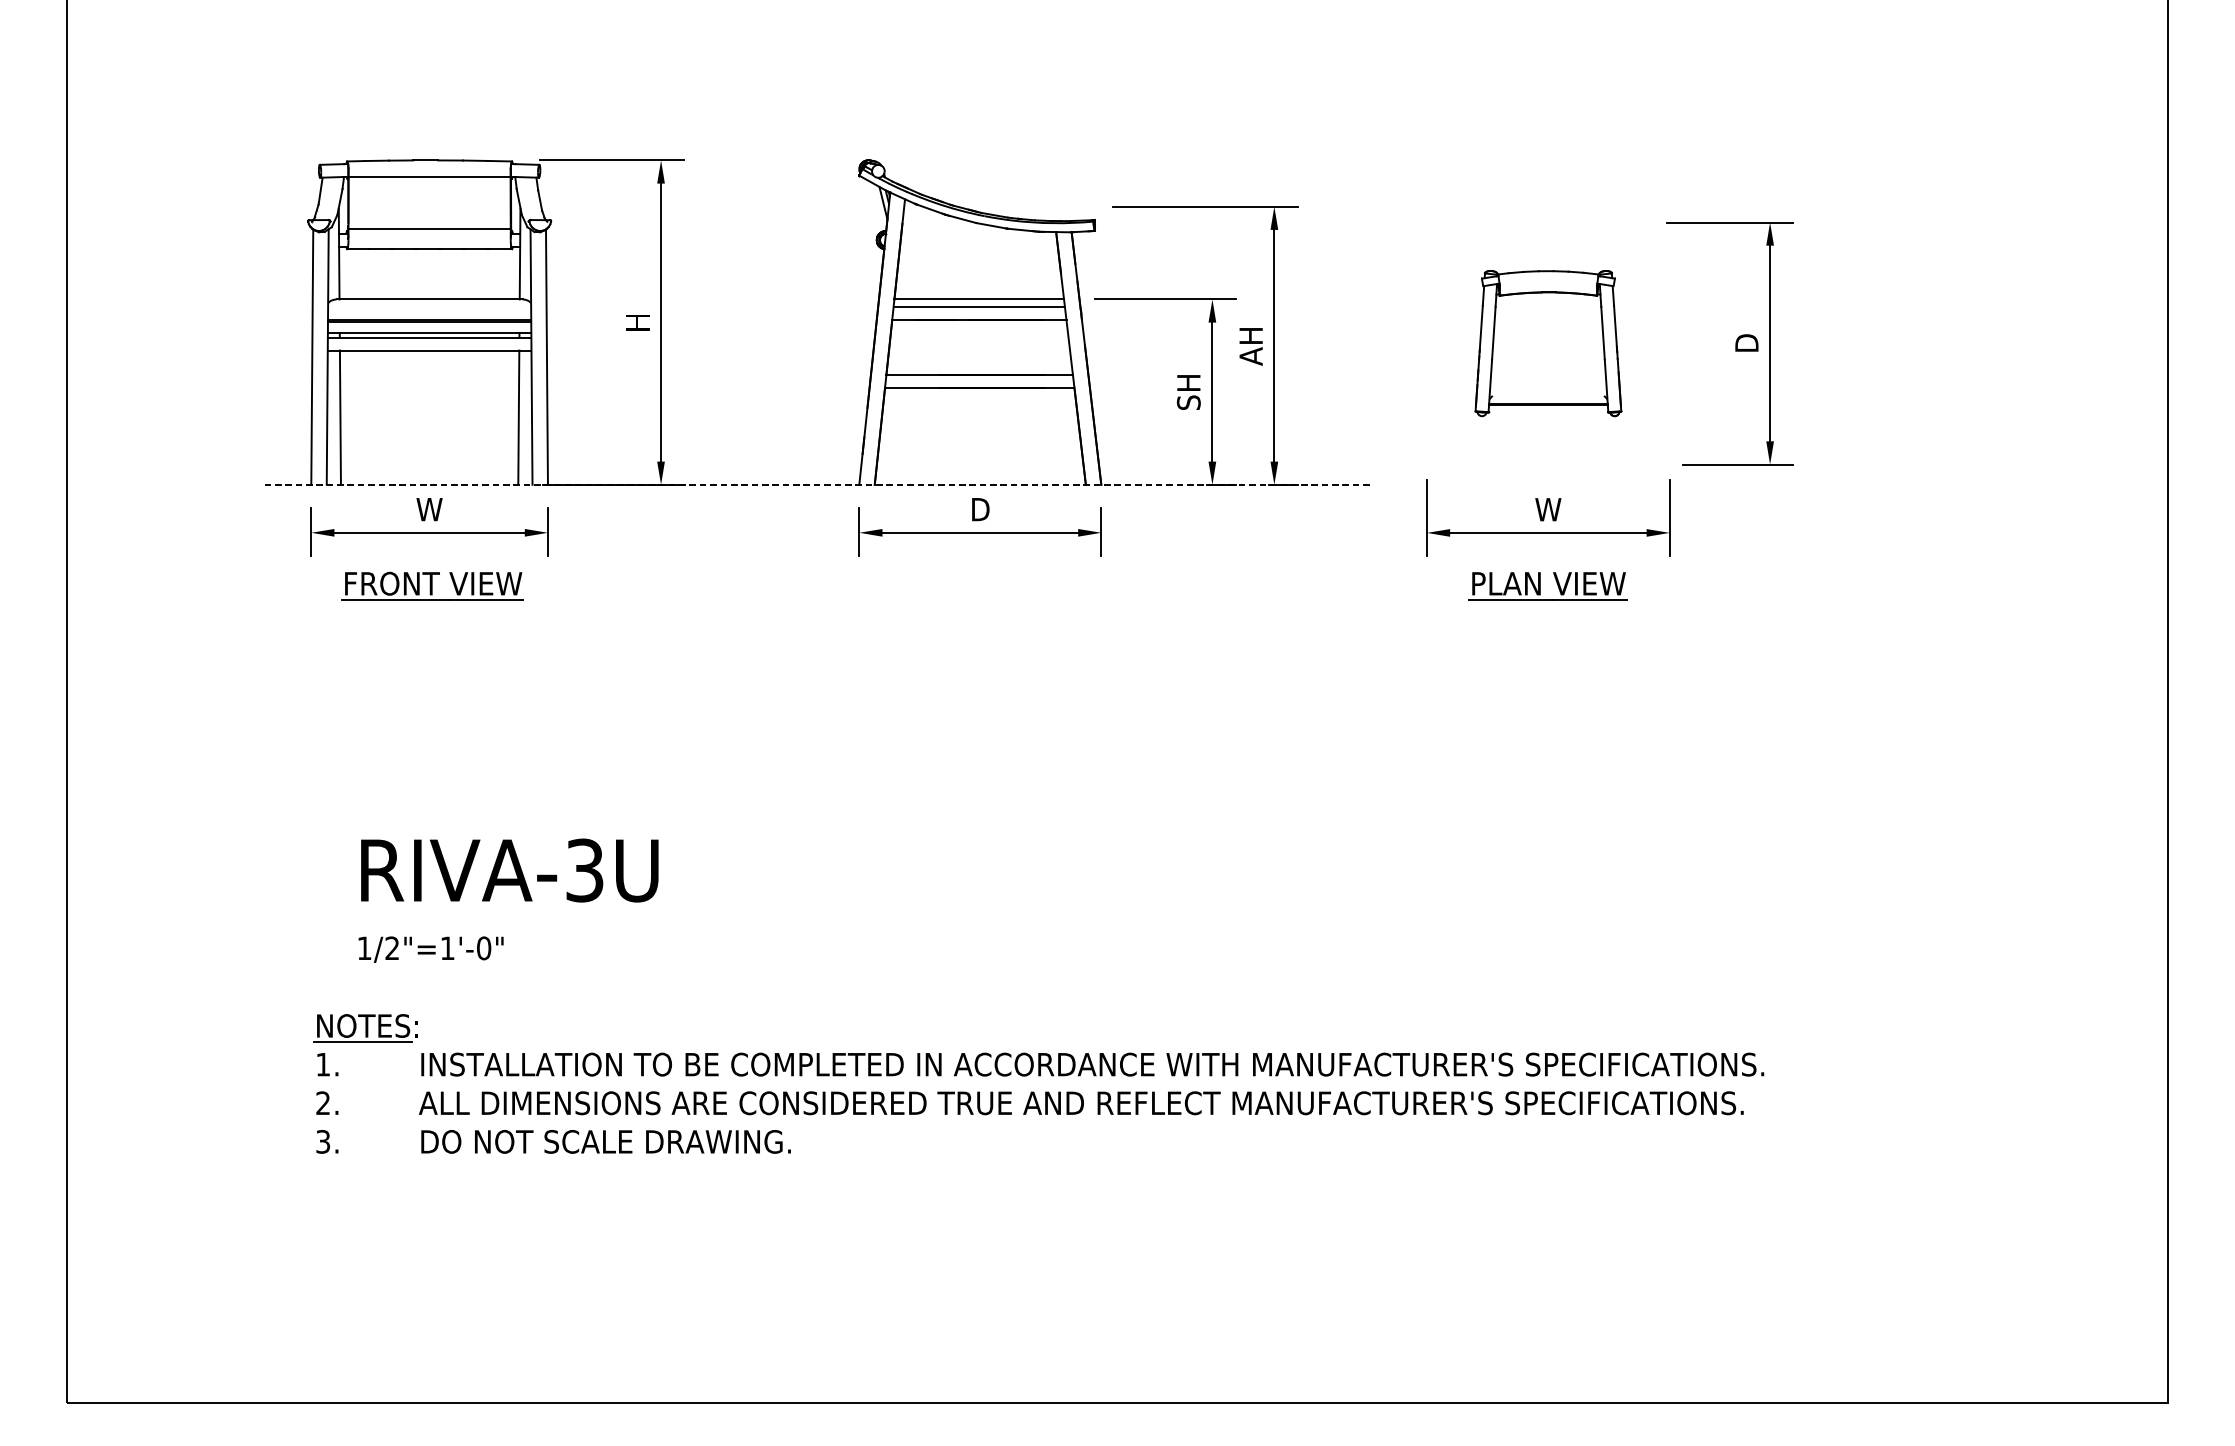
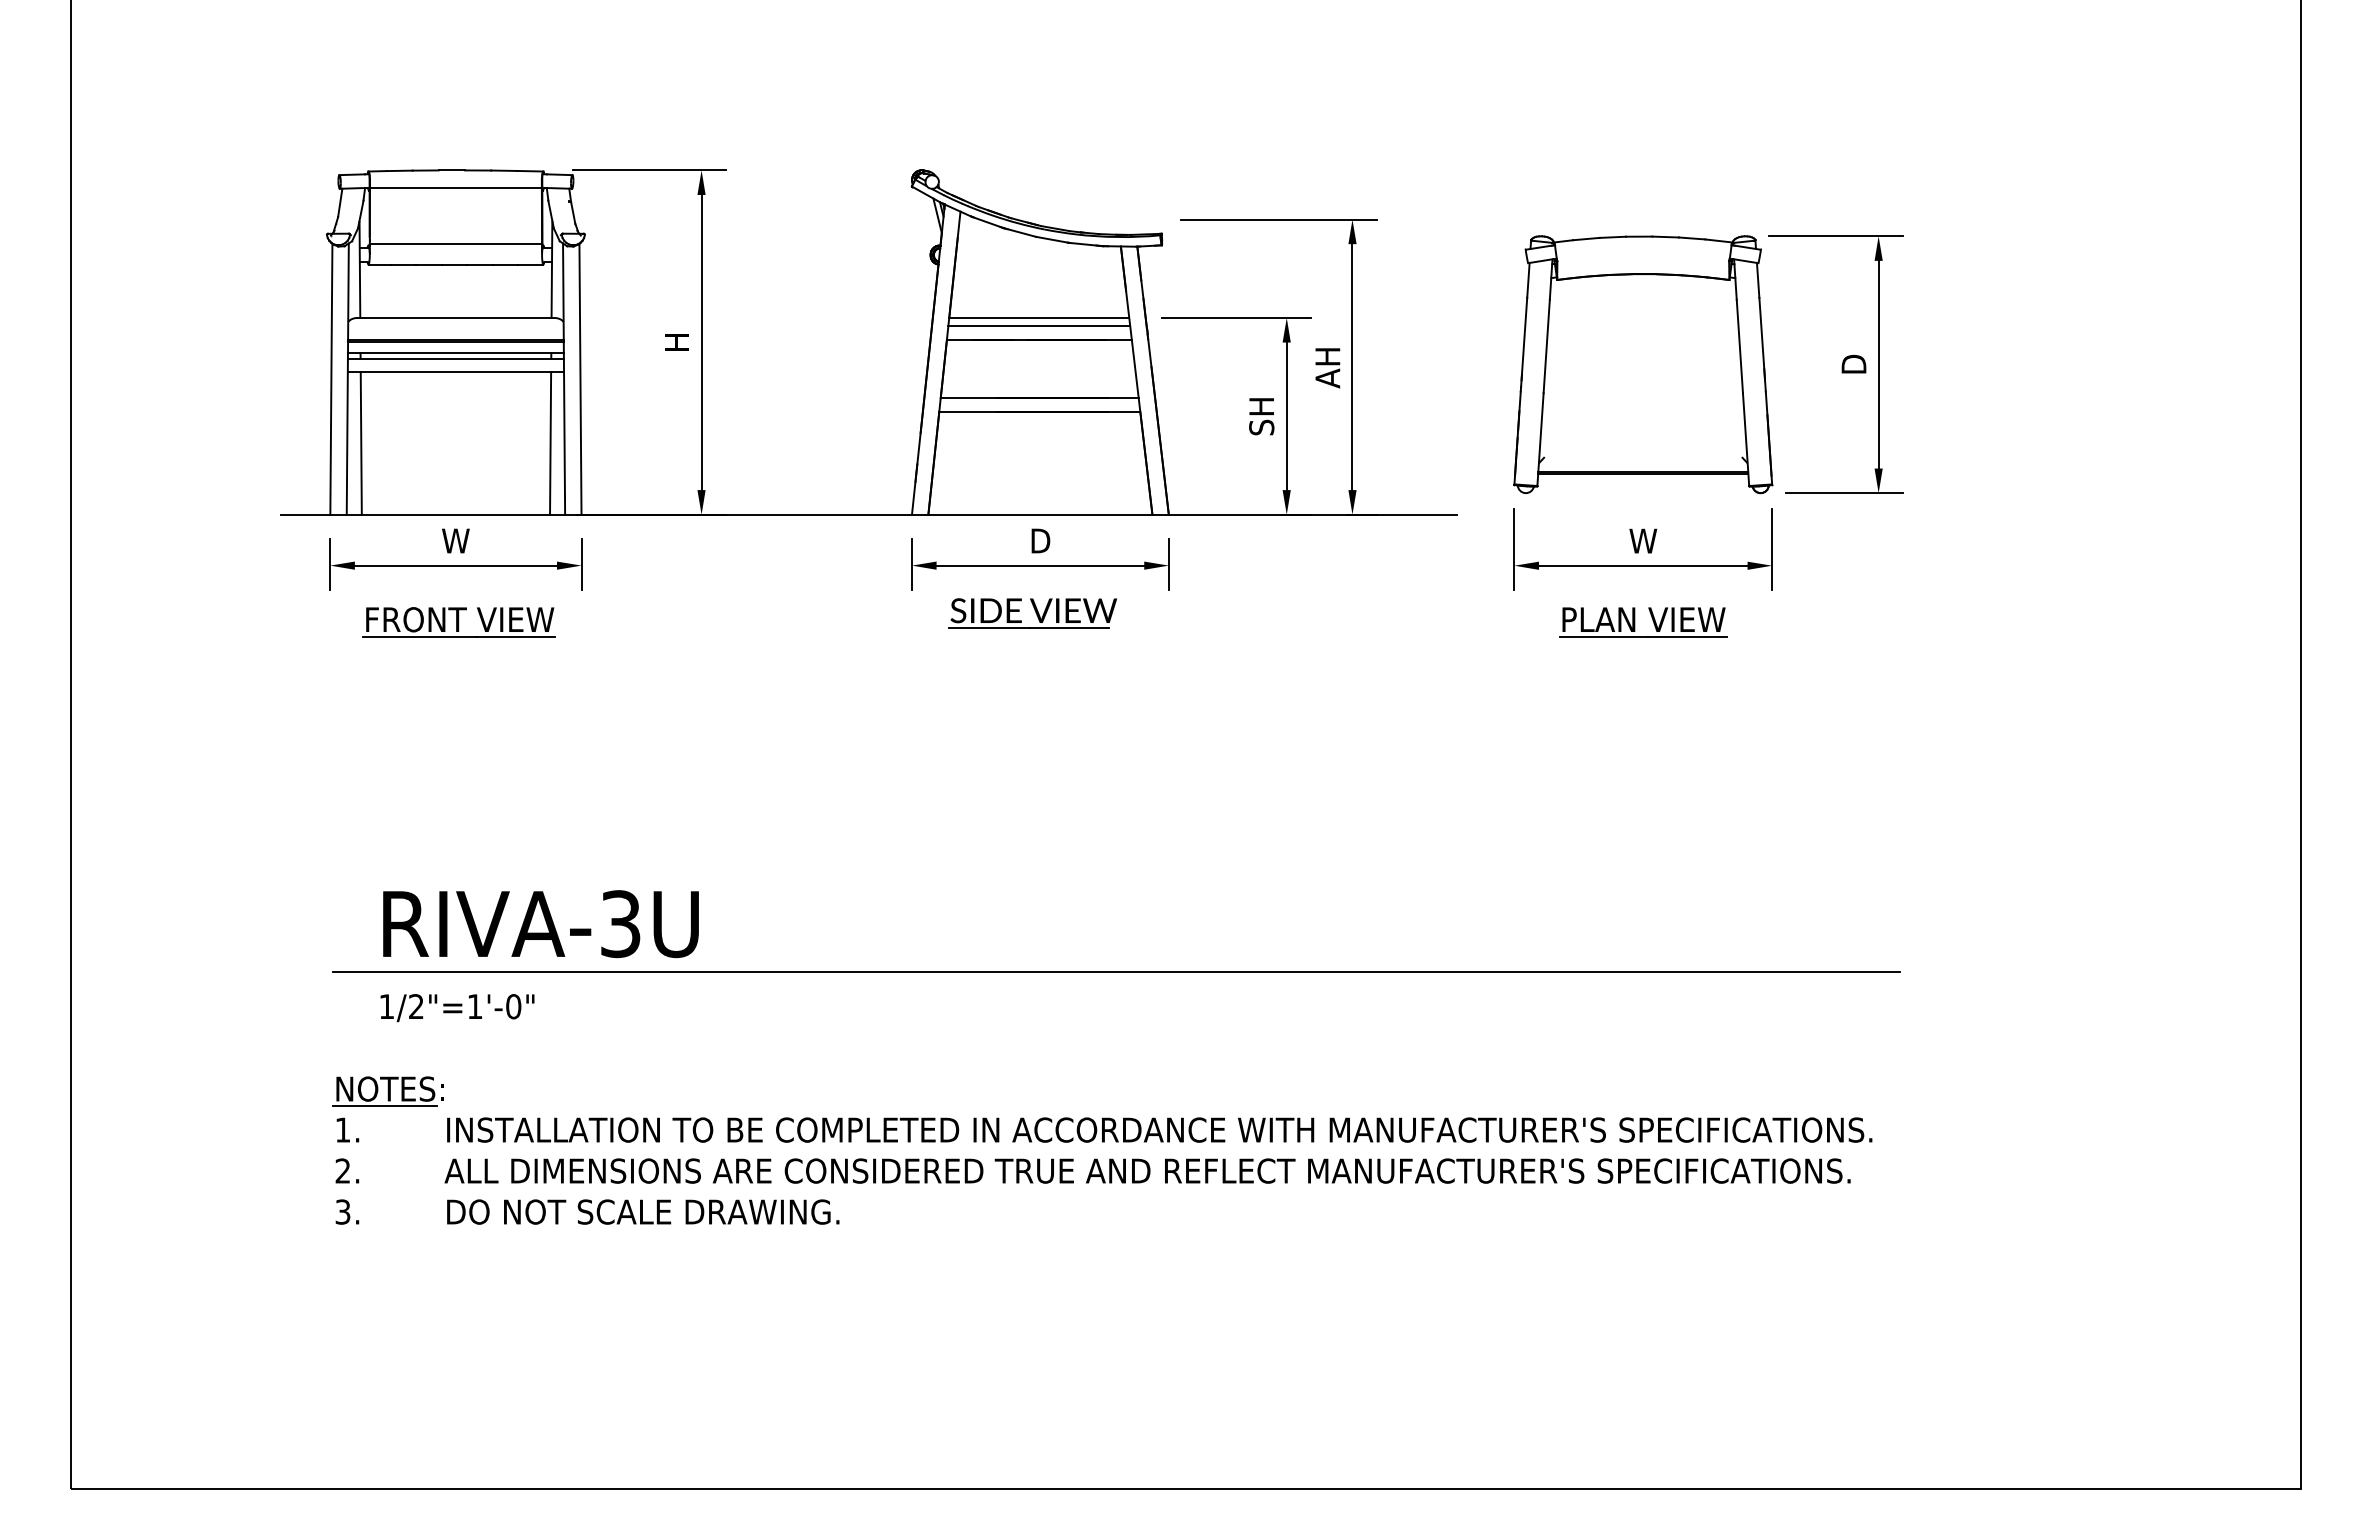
part: (1548, 343) -> (1643, 364), size x1.67
line: (819, 484) -> (869, 514), dashed -> solid
part: (972, 577) -> (1032, 613), added
line: (1052, 915) -> (1116, 971), added

